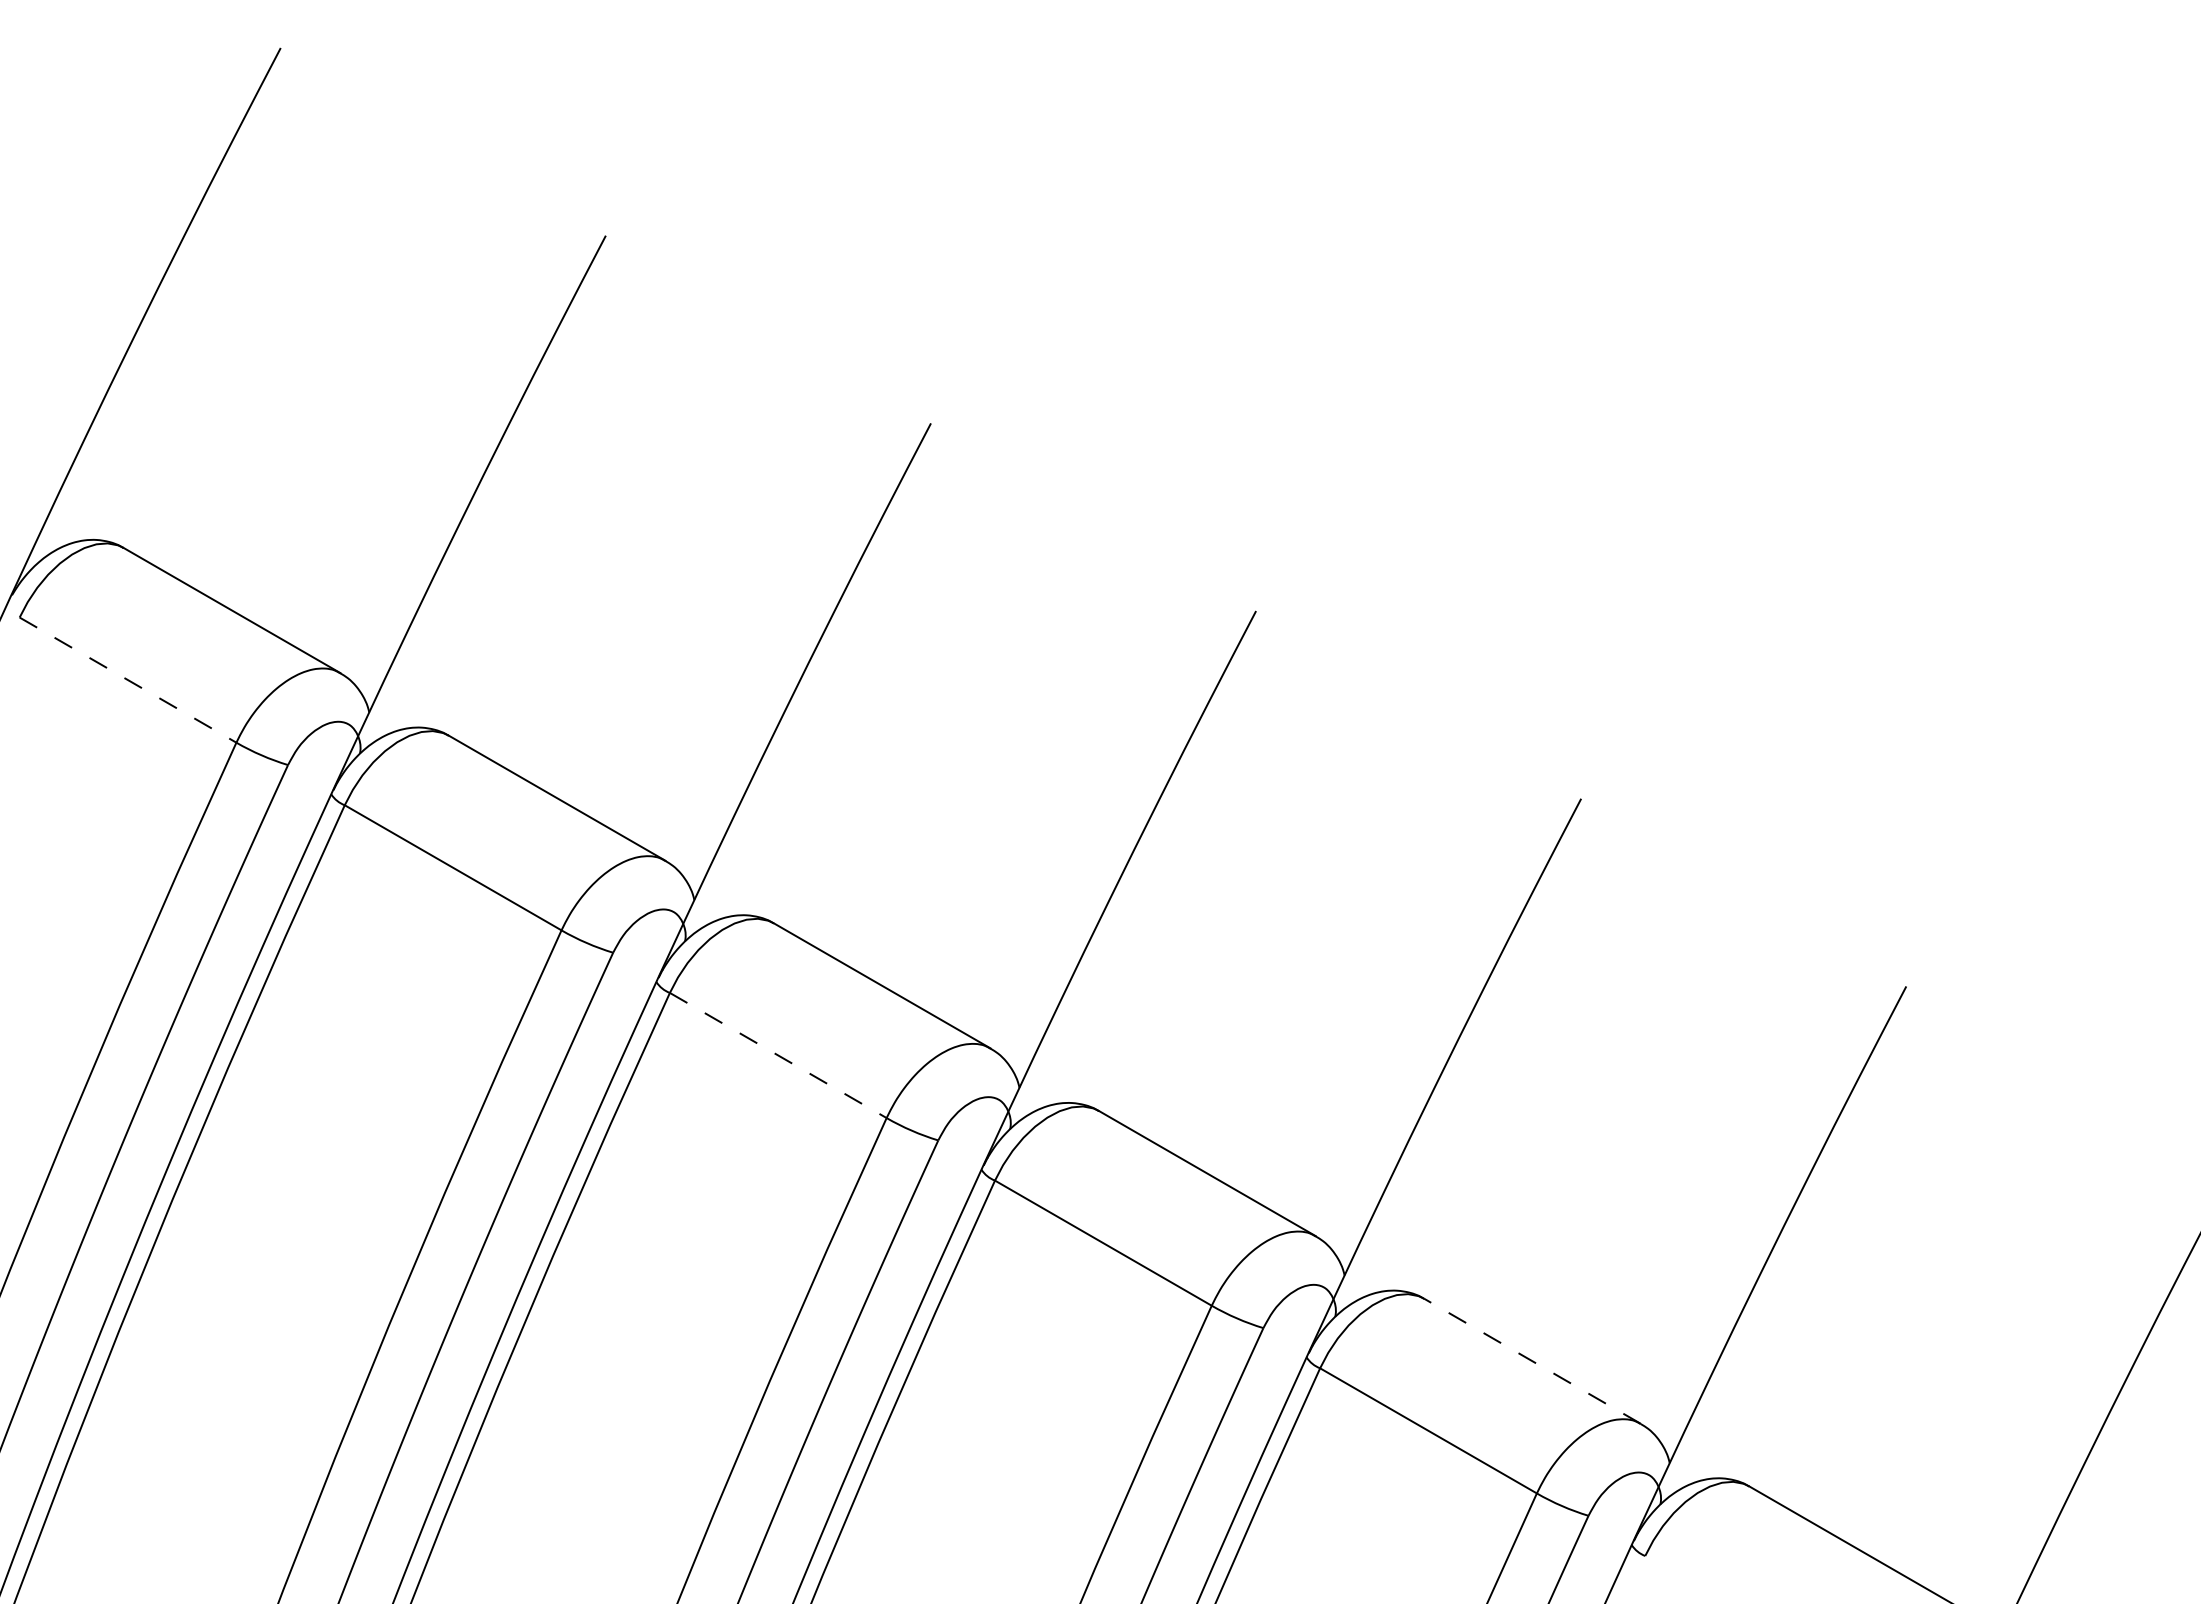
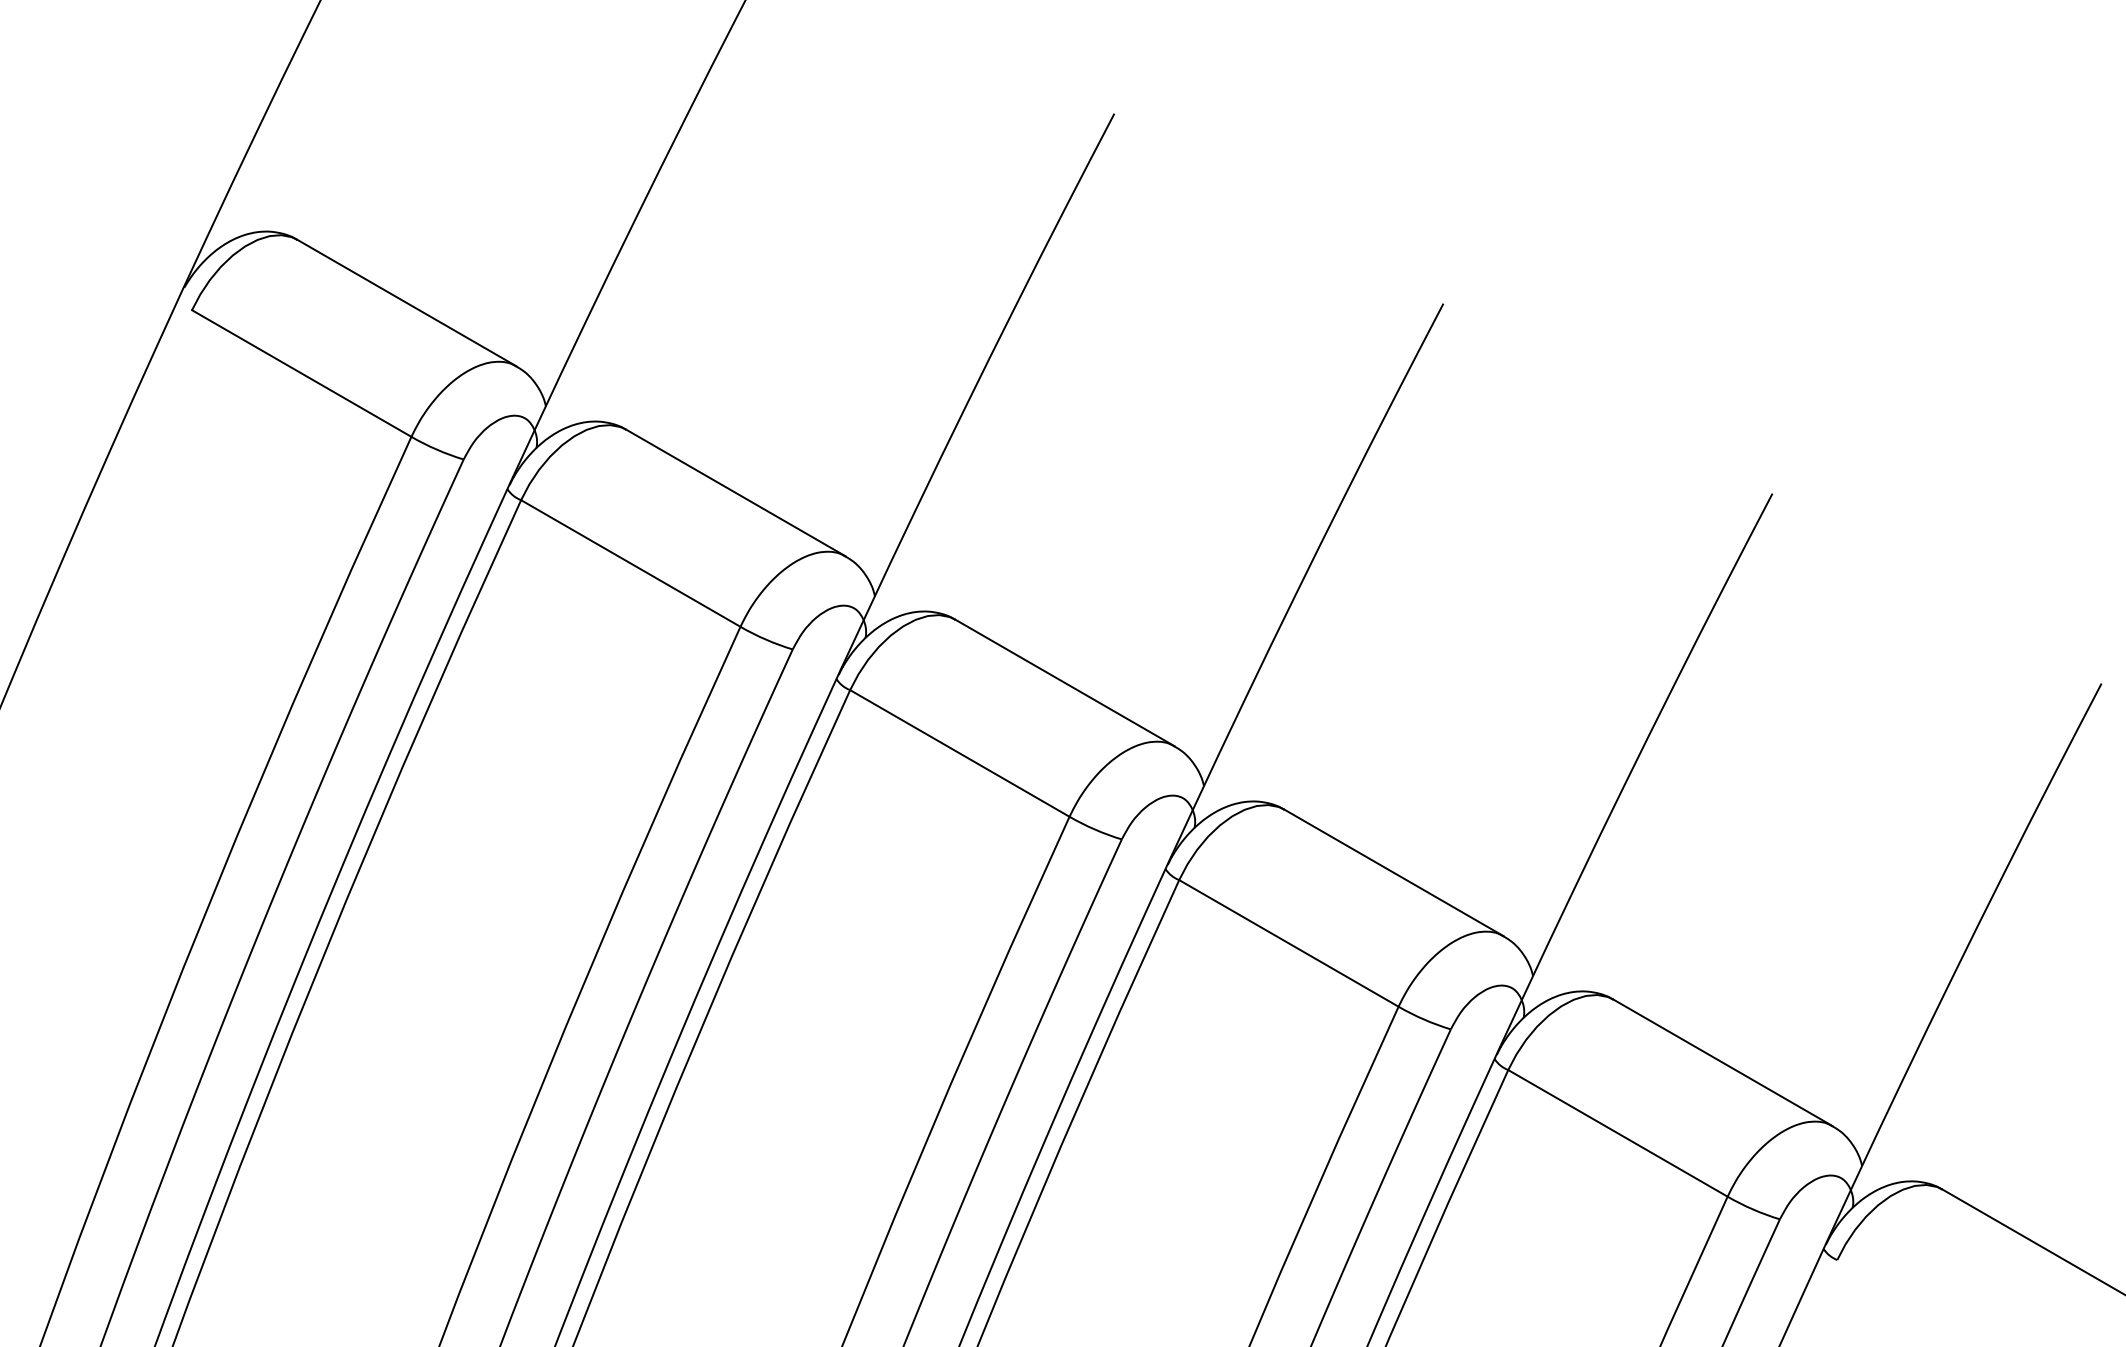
line: (128, 680) -> (302, 373), dashed -> solid
line: (778, 1055) -> (960, 753), dashed -> solid
line: (1532, 1360) -> (1723, 1062), dashed -> solid

